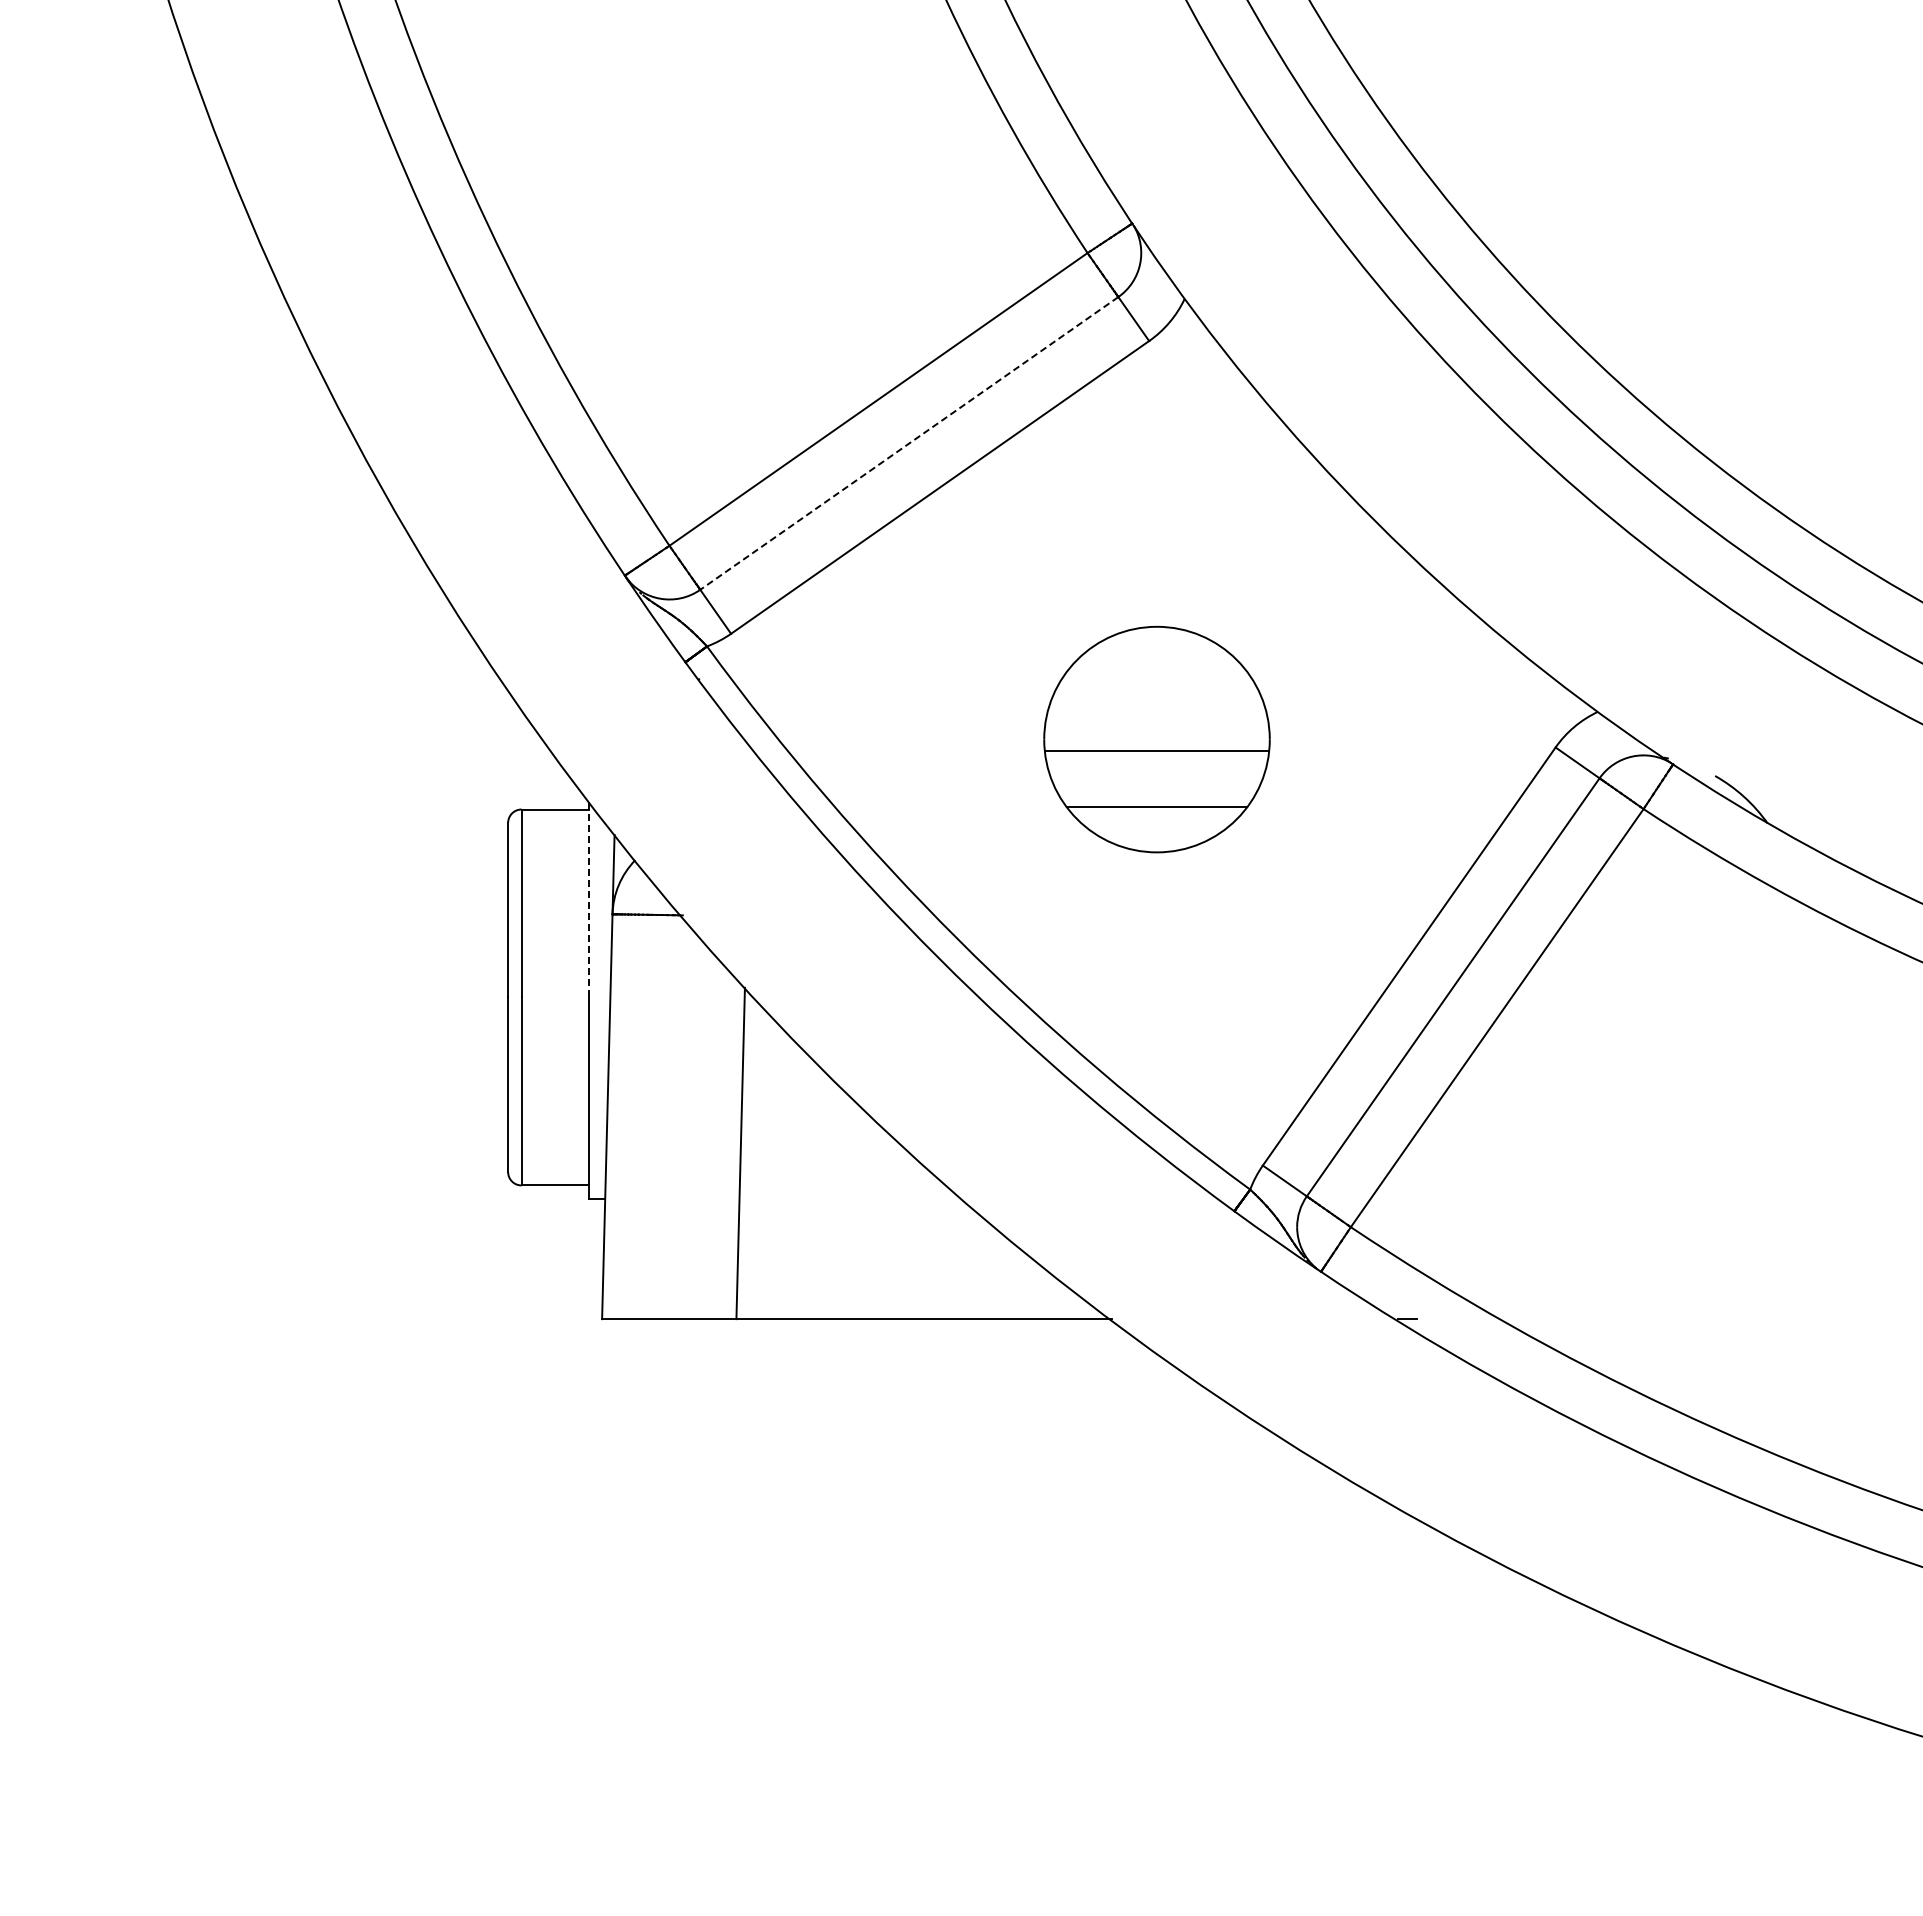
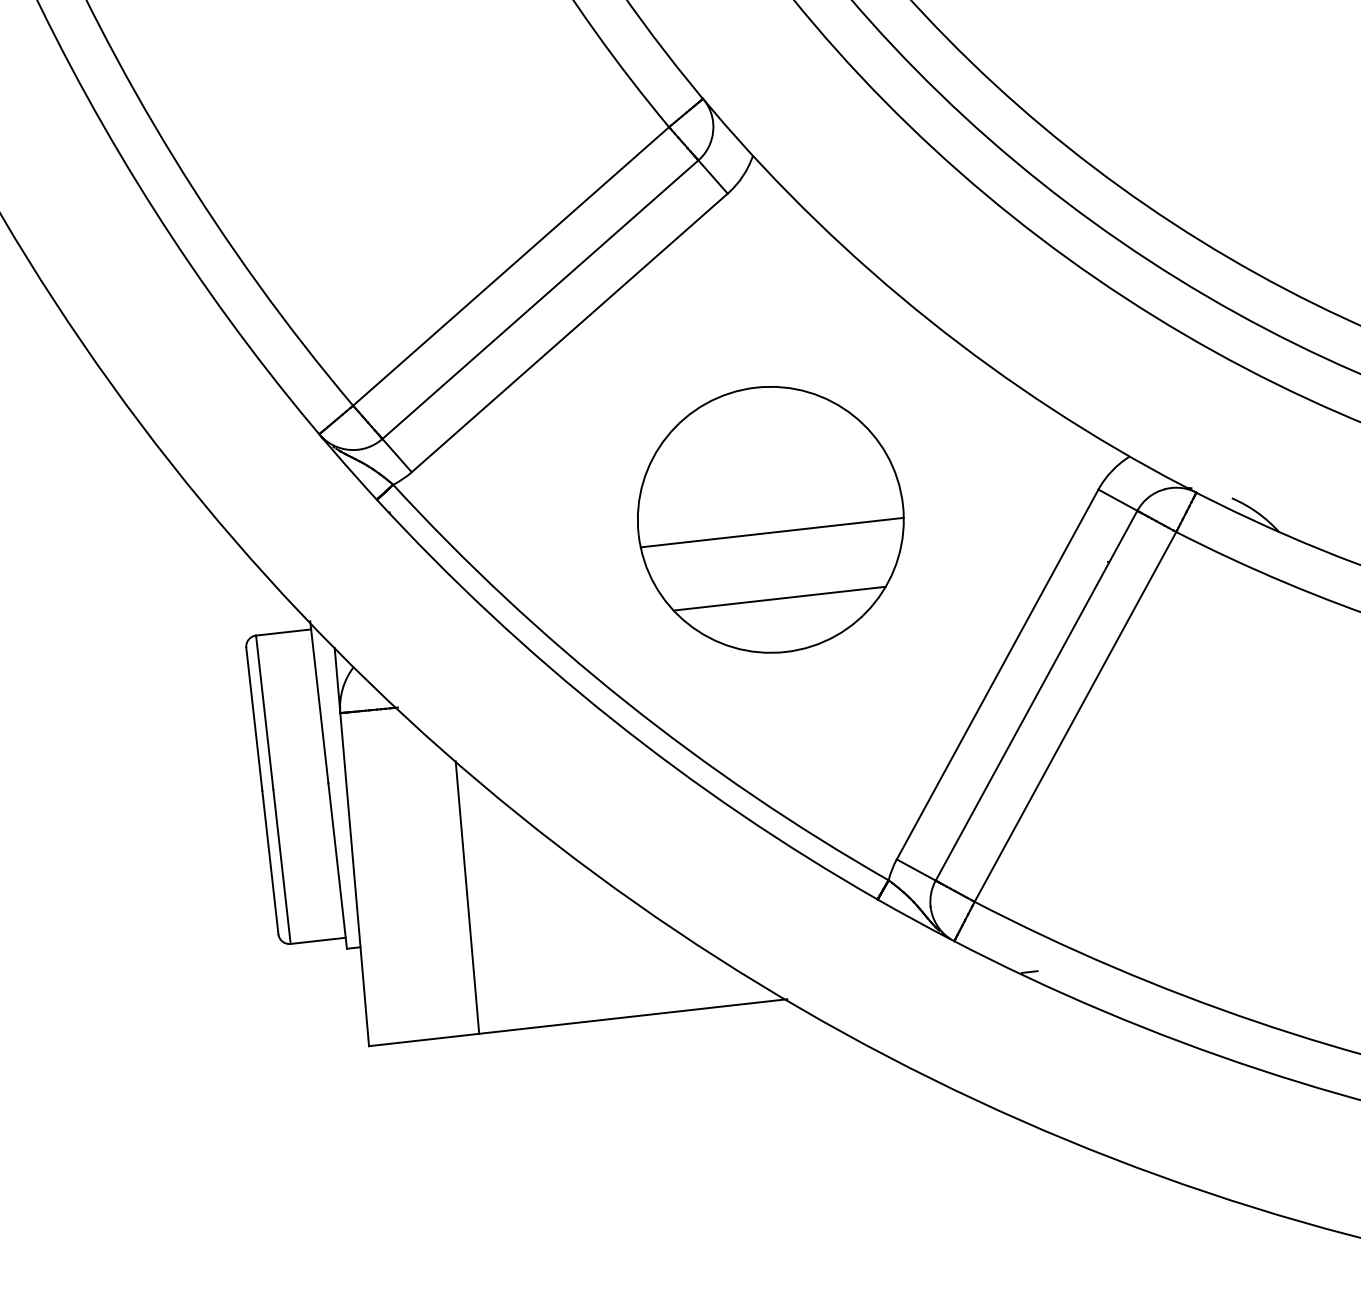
line: (908, 443) -> (539, 299), dashed -> solid
part: (1156, 739) -> (770, 519), size x1.43
line: (588, 898) -> (319, 702), dashed -> solid

